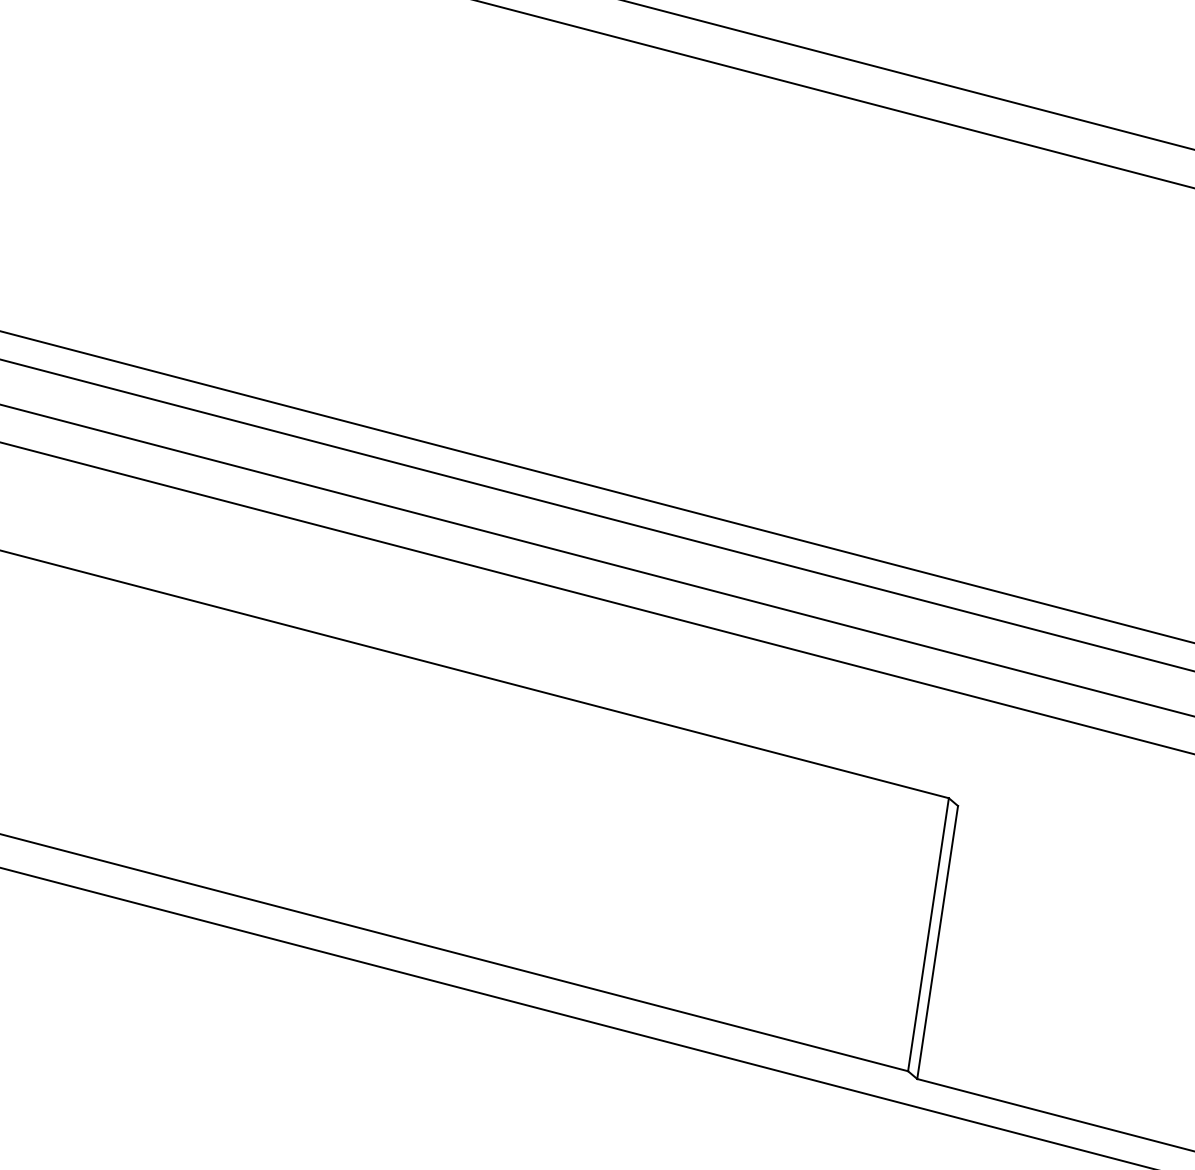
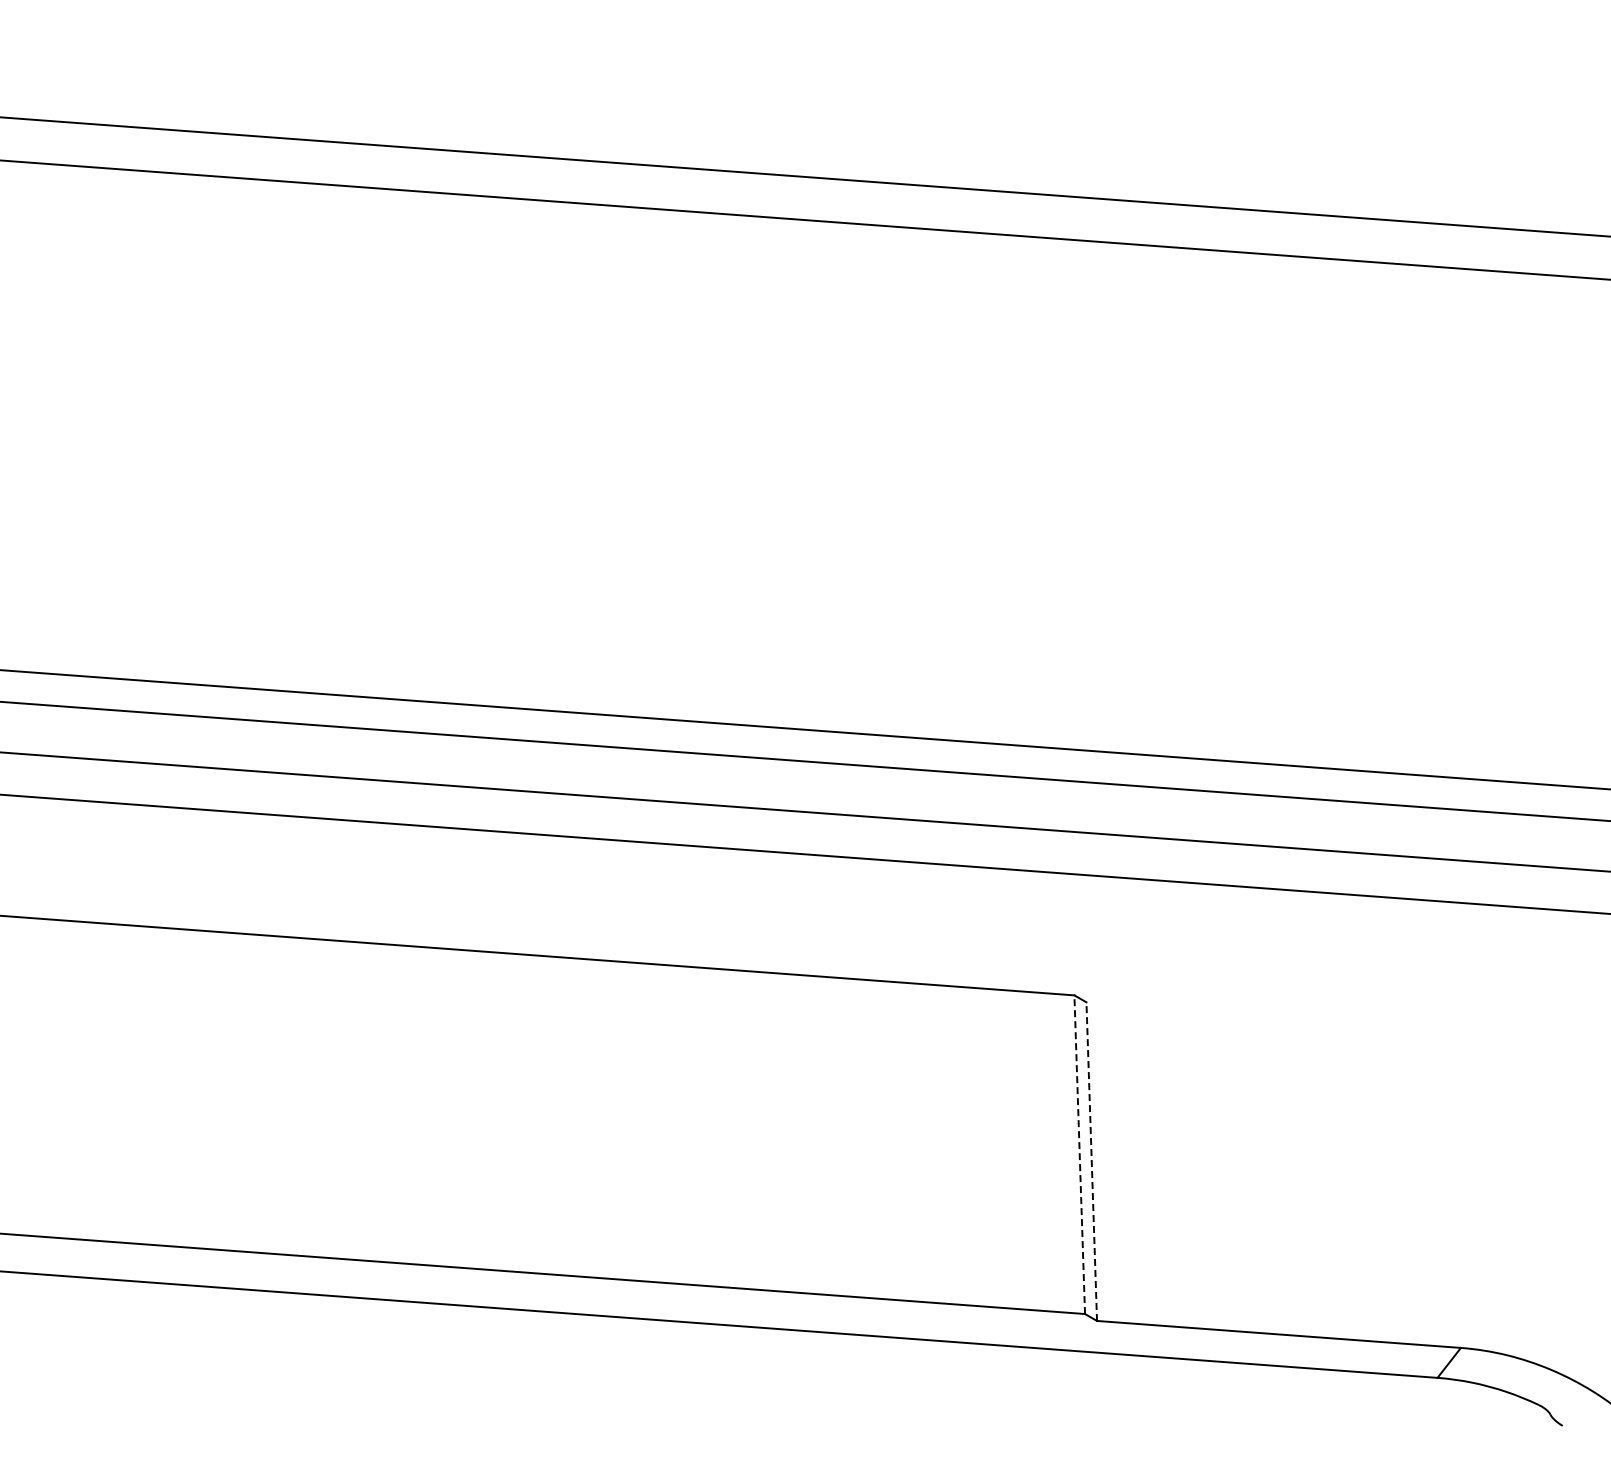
line: (928, 934) -> (1079, 1154), solid -> dashed
line: (937, 942) -> (1091, 1161), solid -> dashed

